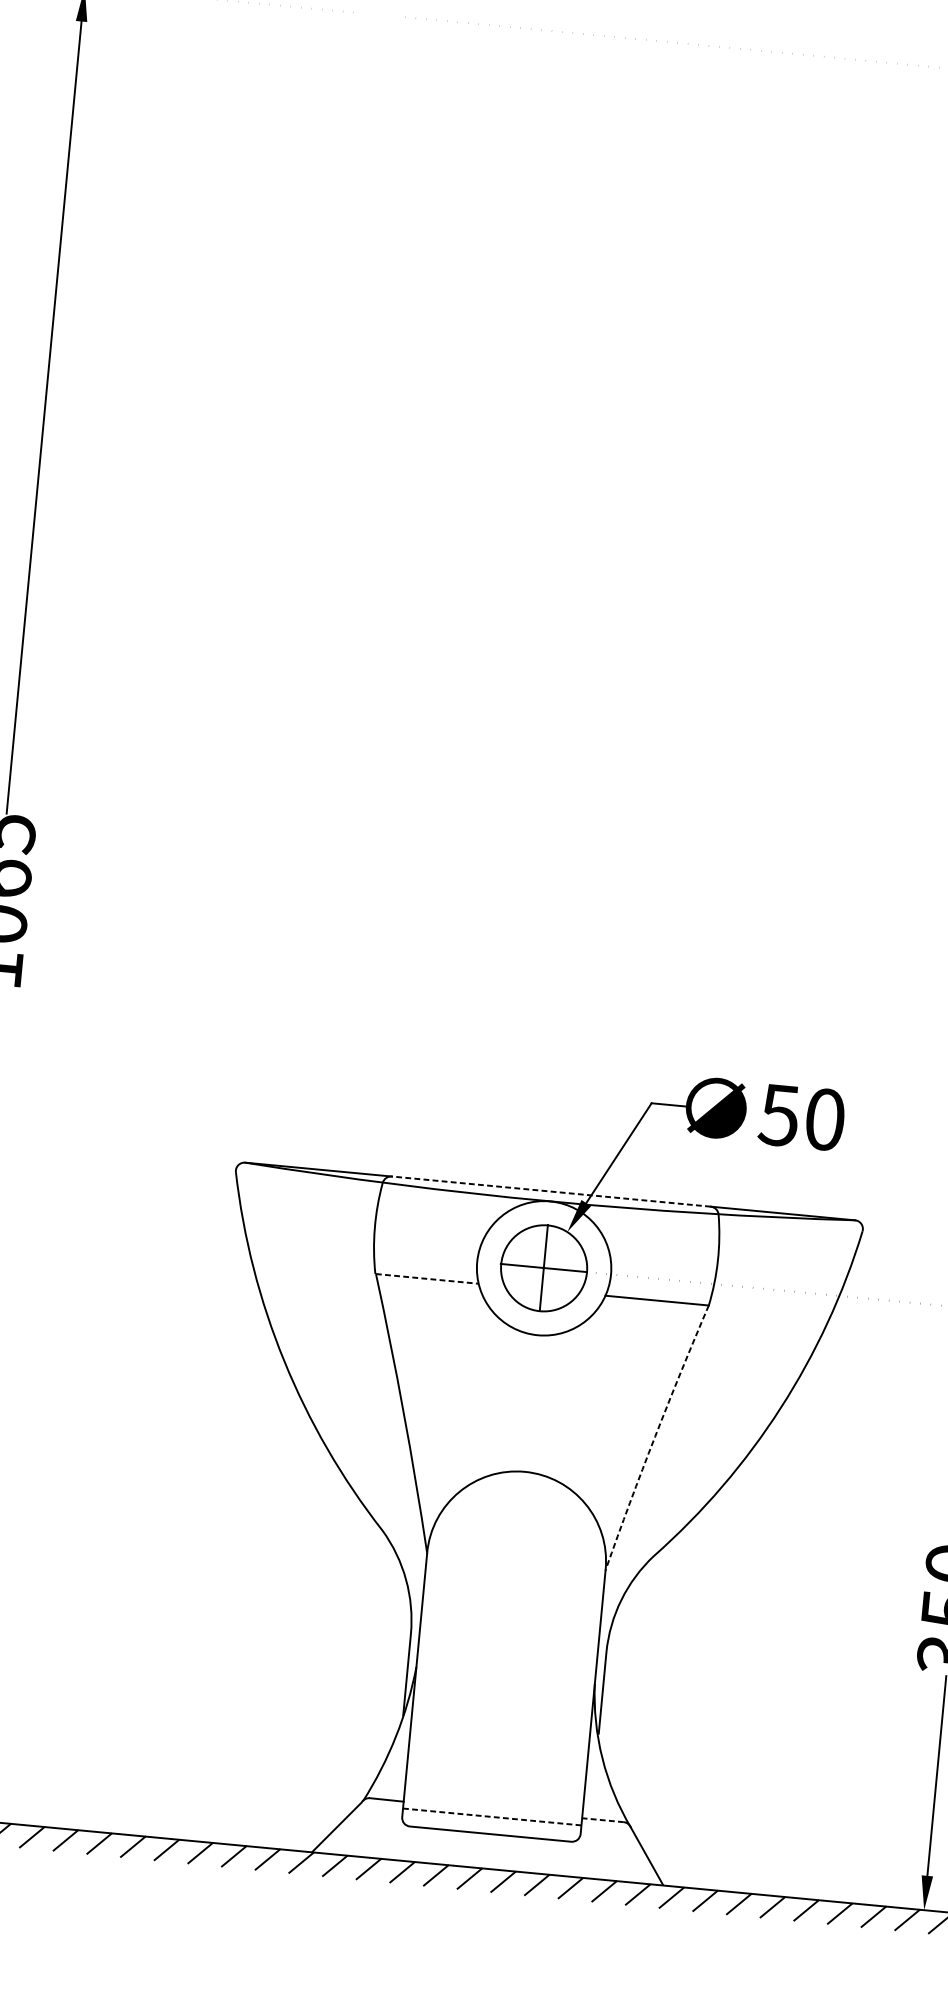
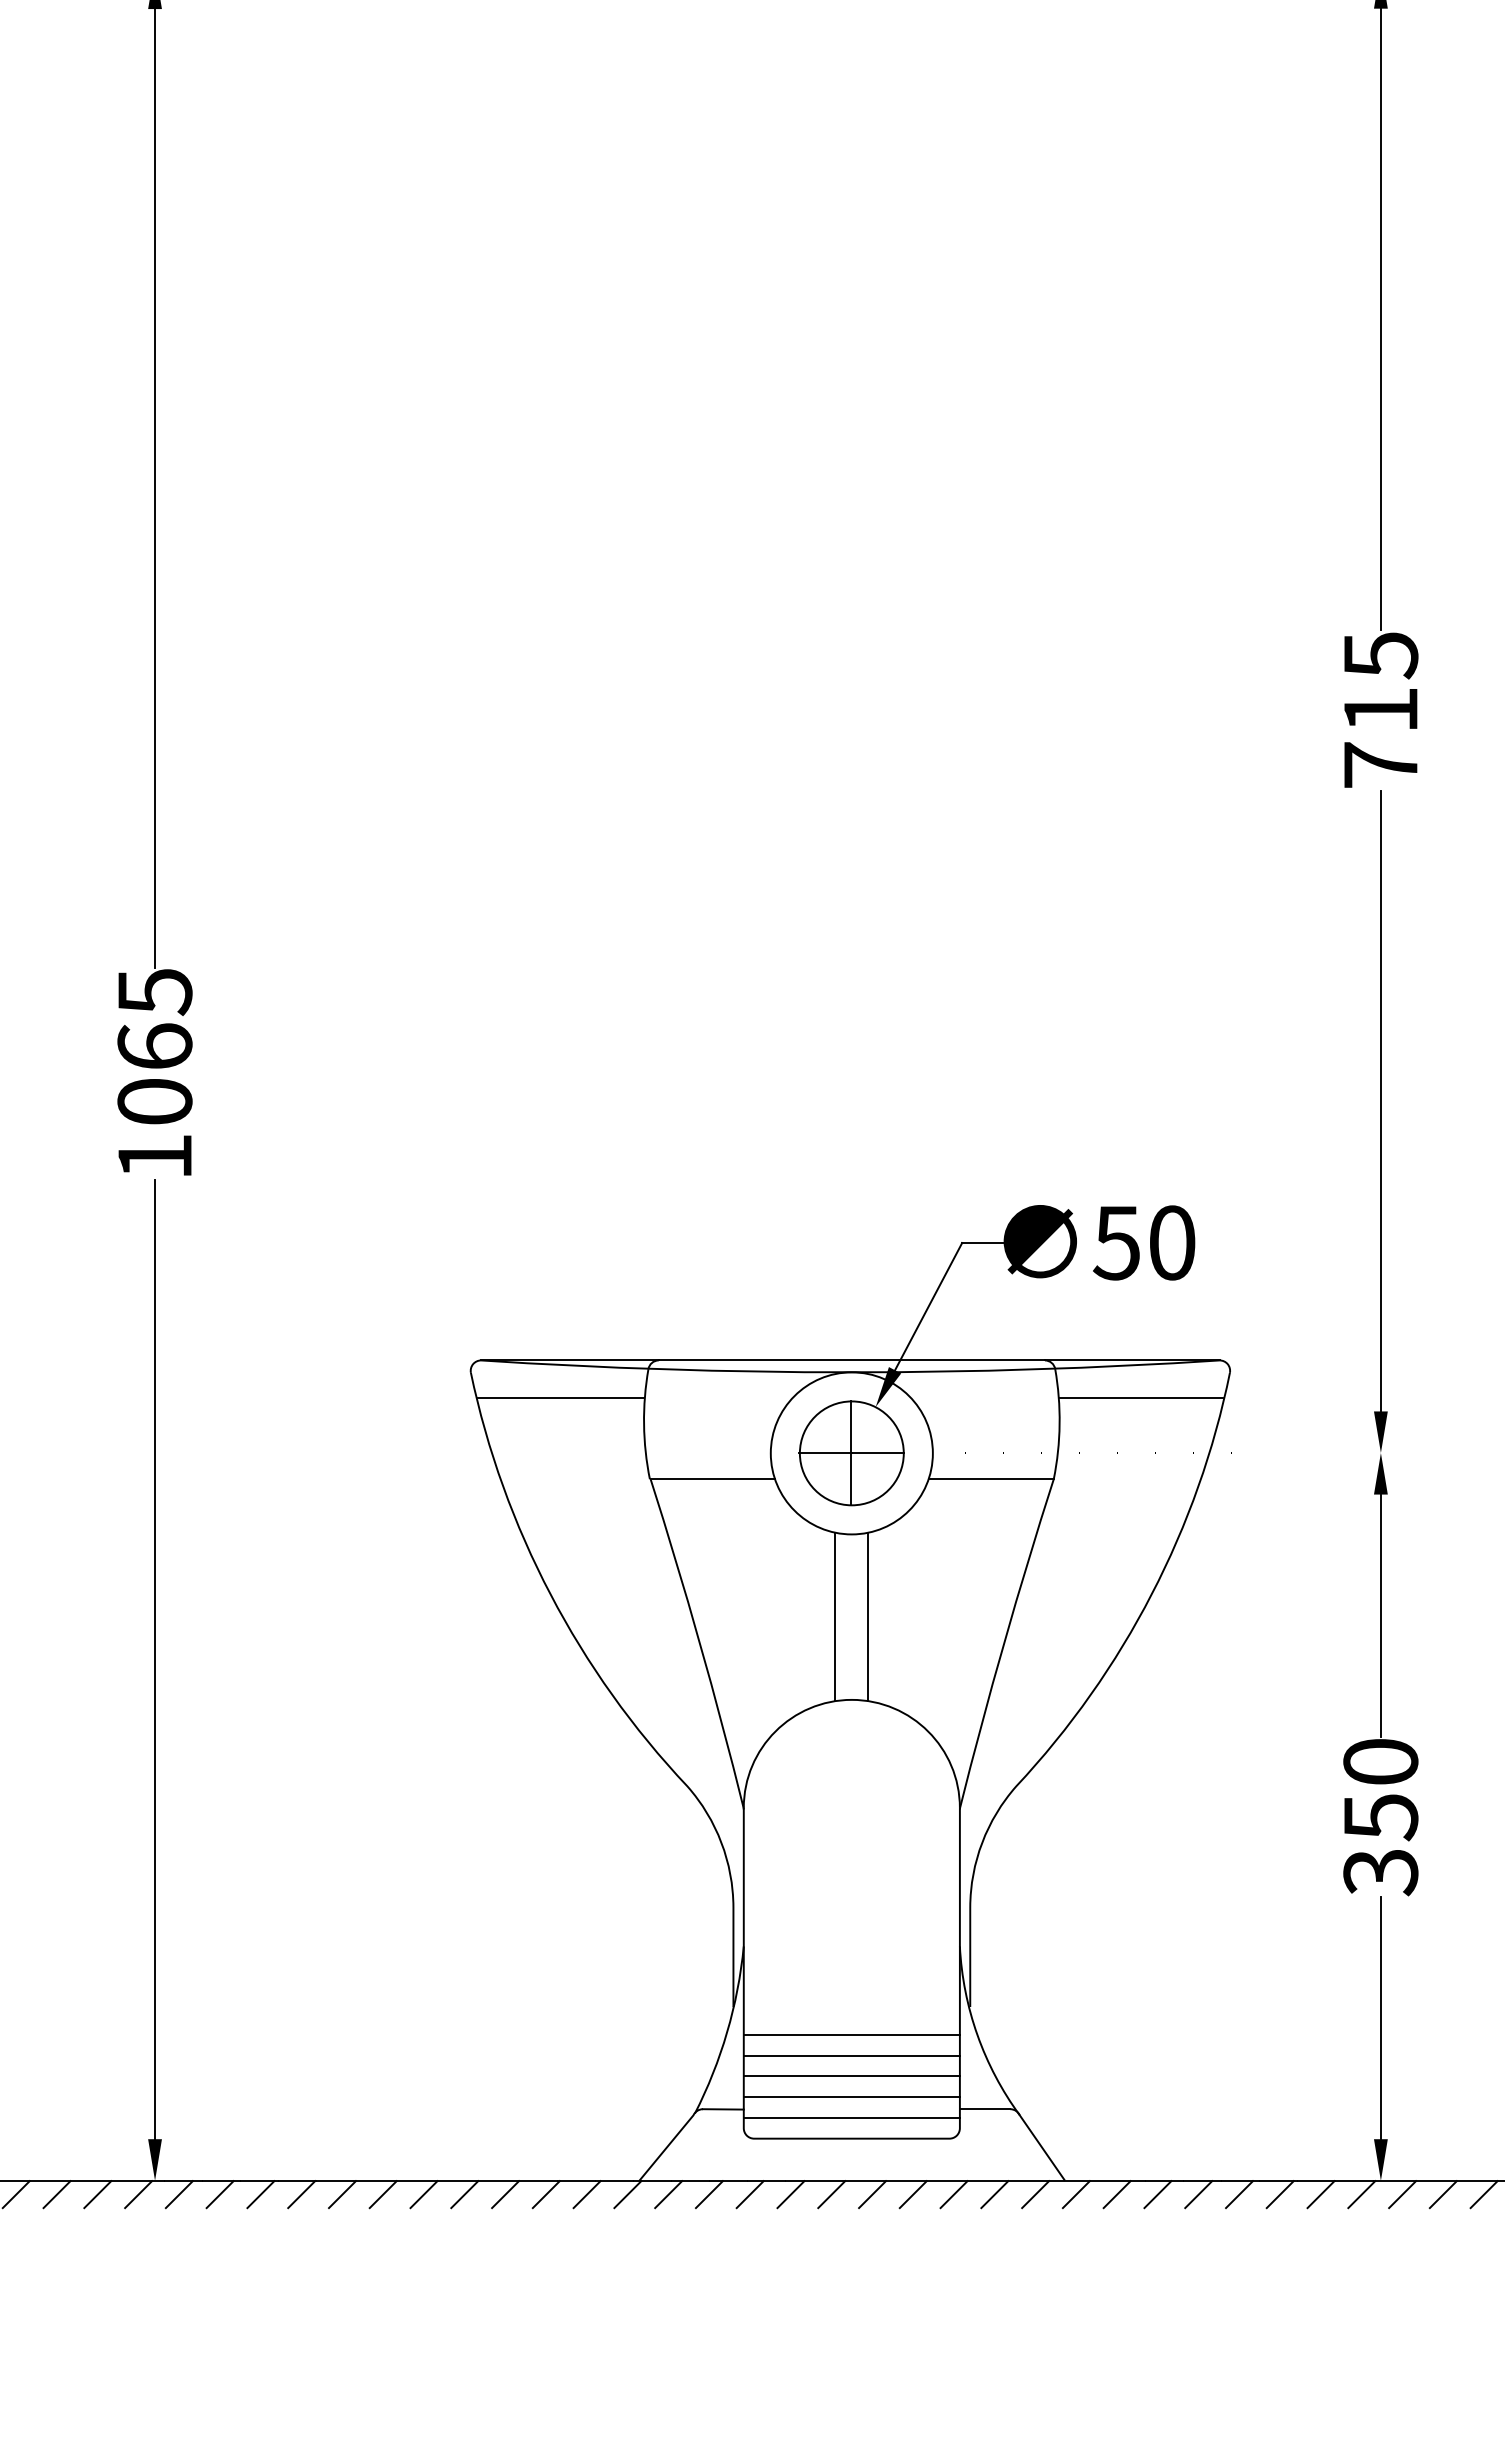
line: (551, 1191) -> (851, 1360), dashed -> solid
line: (308, 1199) -> (561, 1397), added
line: (786, 1244) -> (1140, 1397), added
line: (427, 1279) -> (713, 1479), dashed -> solid
line: (517, 1401) -> (835, 1616), added
line: (545, 1404) -> (868, 1616), added
arc: (655, 1436) -> (1004, 1642), dashed -> solid
line: (498, 1748) -> (851, 2034), added
line: (496, 1765) -> (851, 2055), added
line: (495, 1782) -> (851, 2076), added
line: (493, 1800) -> (851, 2097), added
line: (492, 1816) -> (852, 2117), dashed -> solid
line: (602, 1820) -> (984, 2109), dashed -> solid

